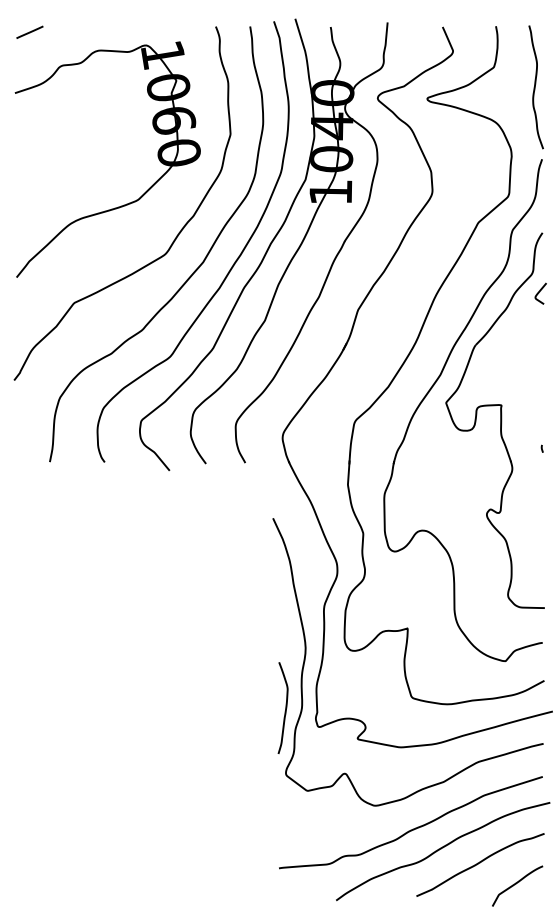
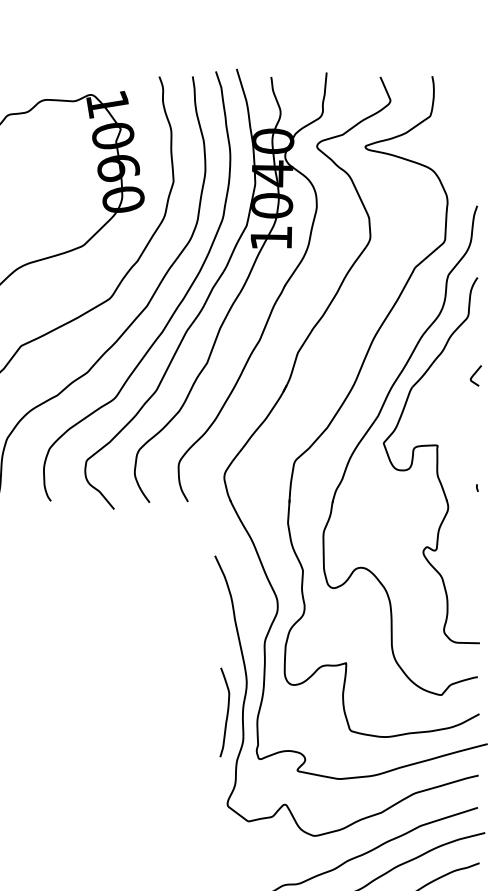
curve: (535, 87) -> (470, 135), removed
curve: (539, 293) -> (474, 375), moved
curve: (285, 707) -> (227, 711), moved

